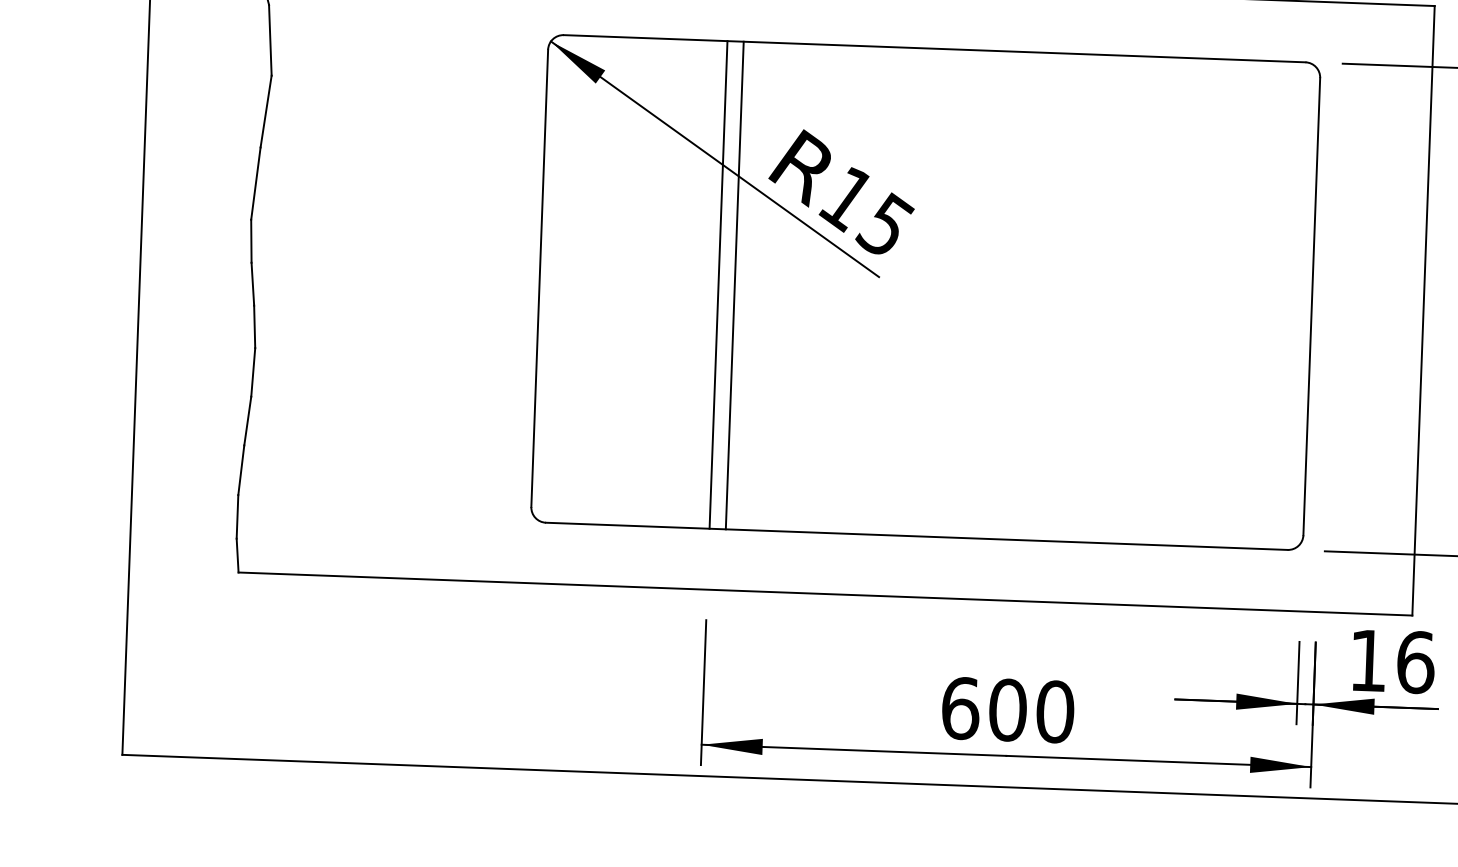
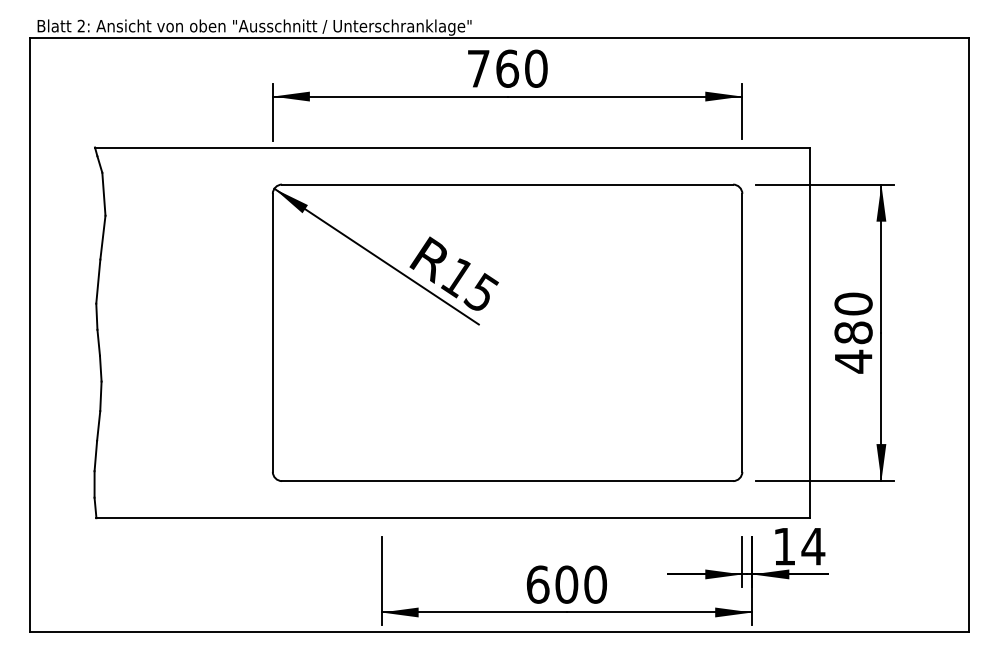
line: (718, 284) -> (381, 332), removed
line: (734, 284) -> (391, 332), removed
text: (1415, 662) -> (813, 546), 16 -> 14

